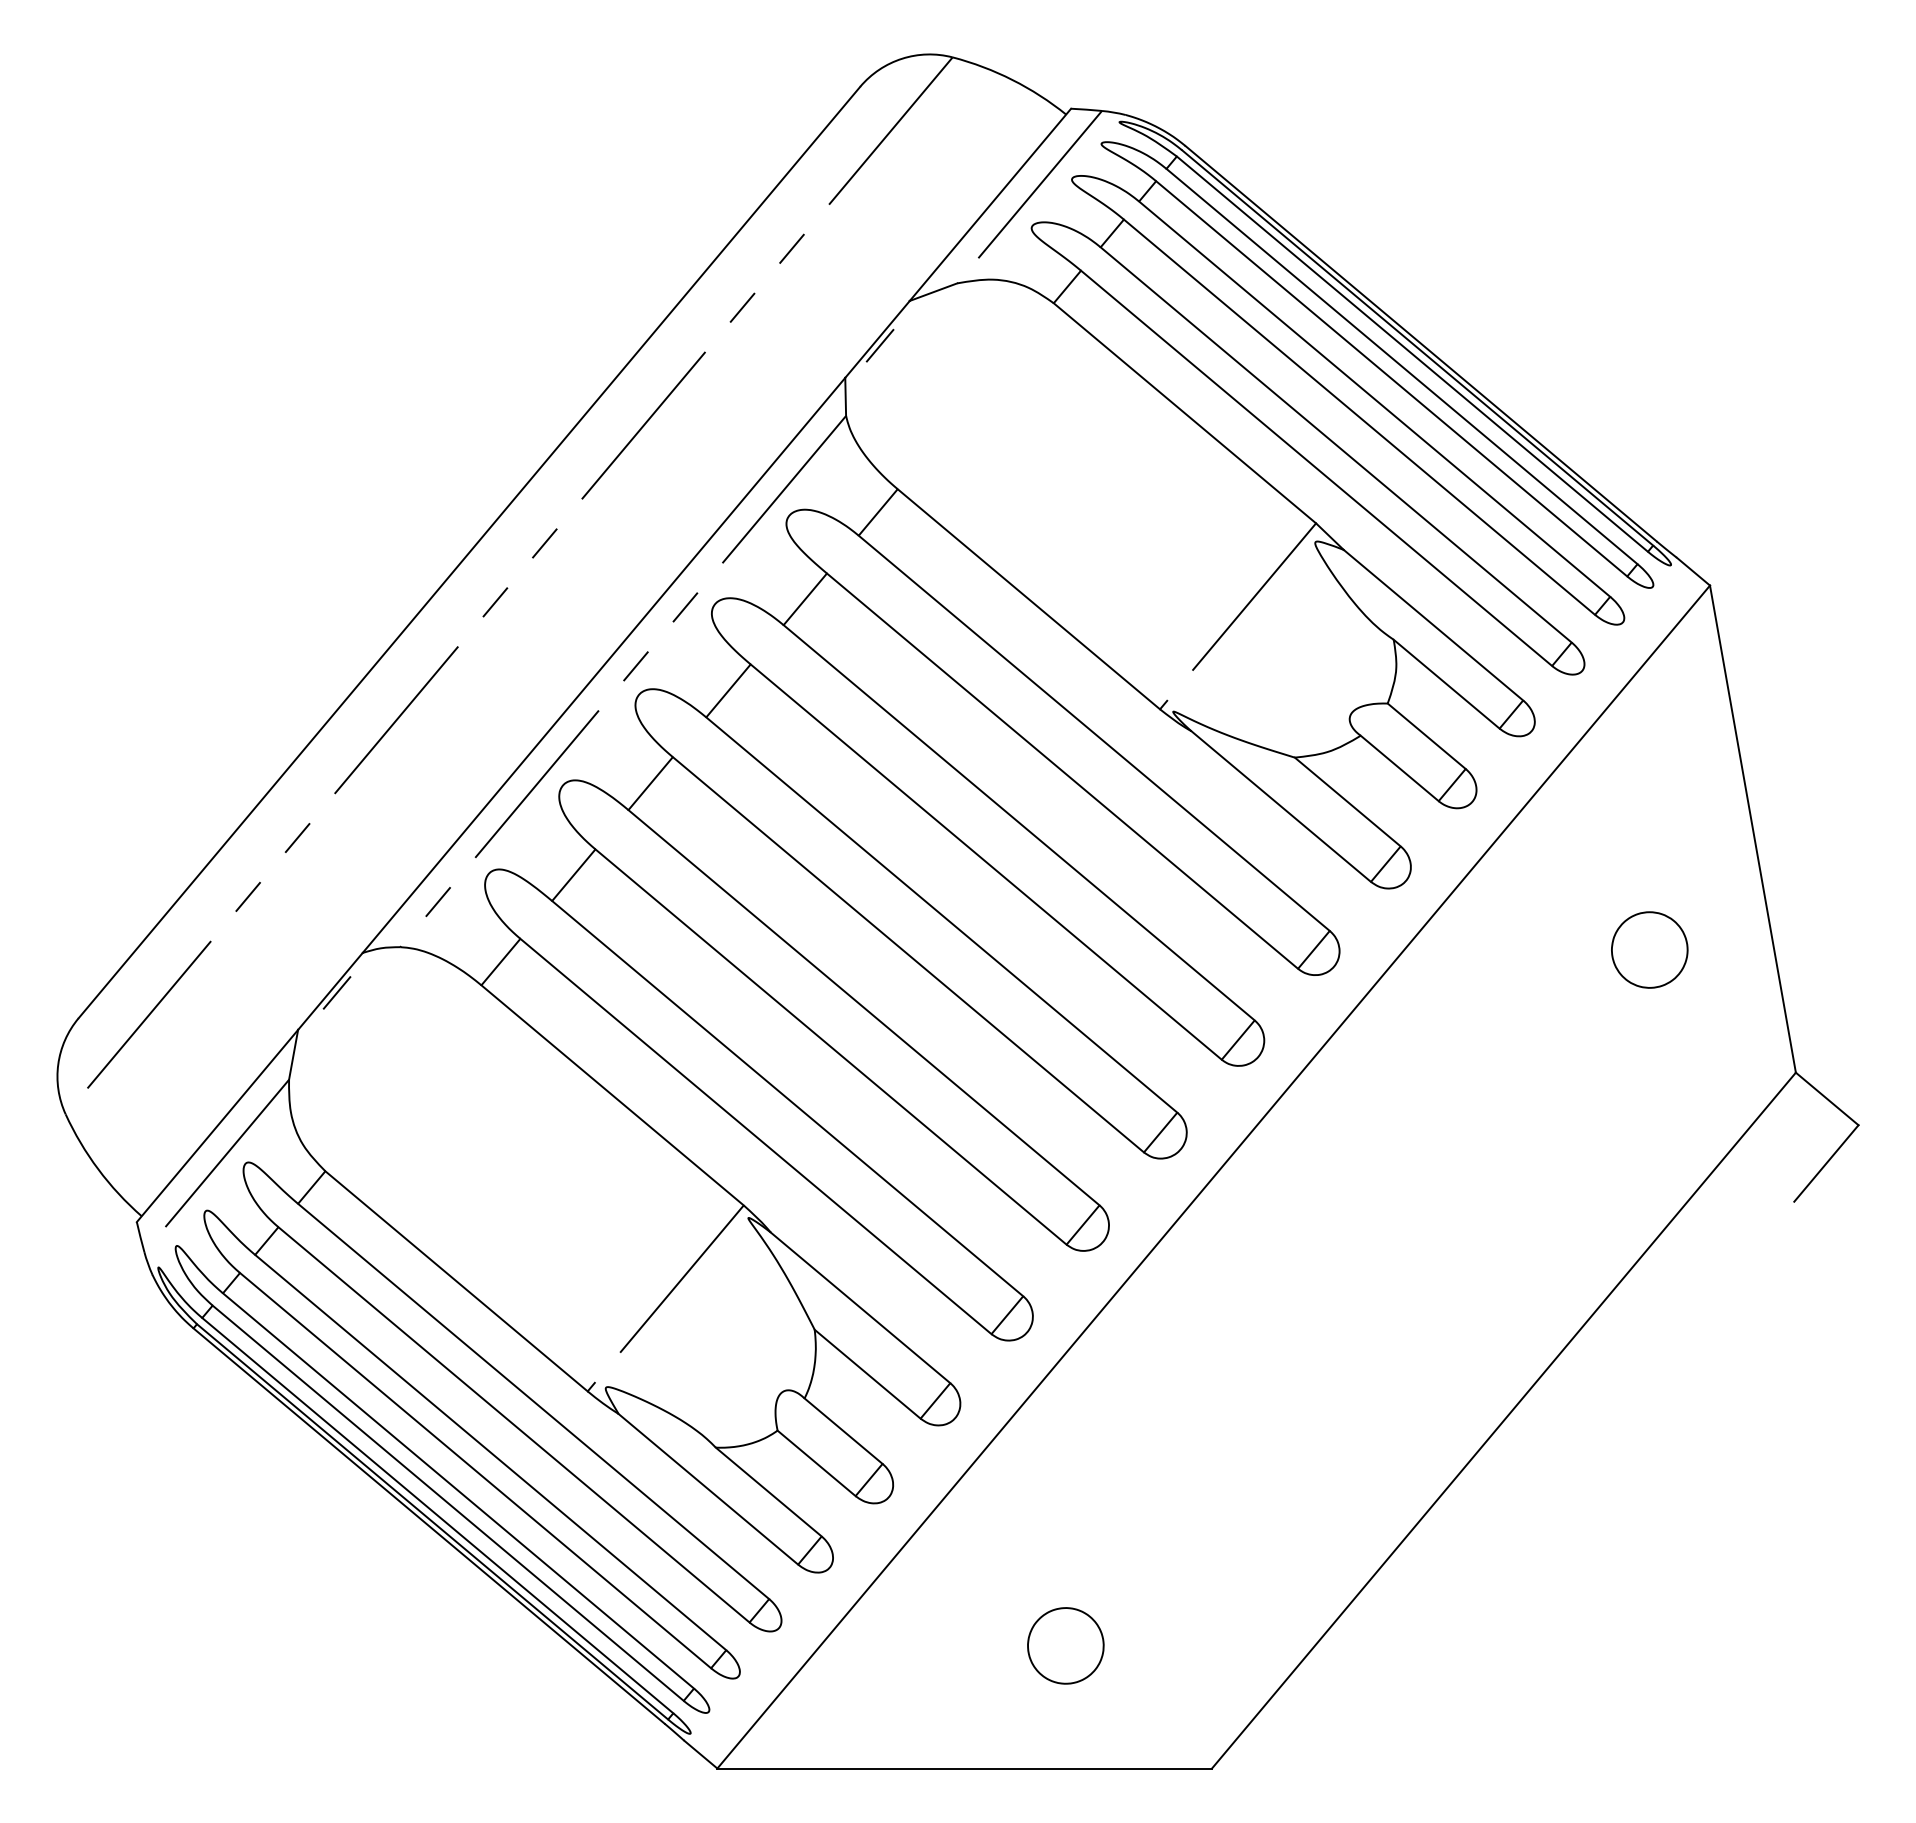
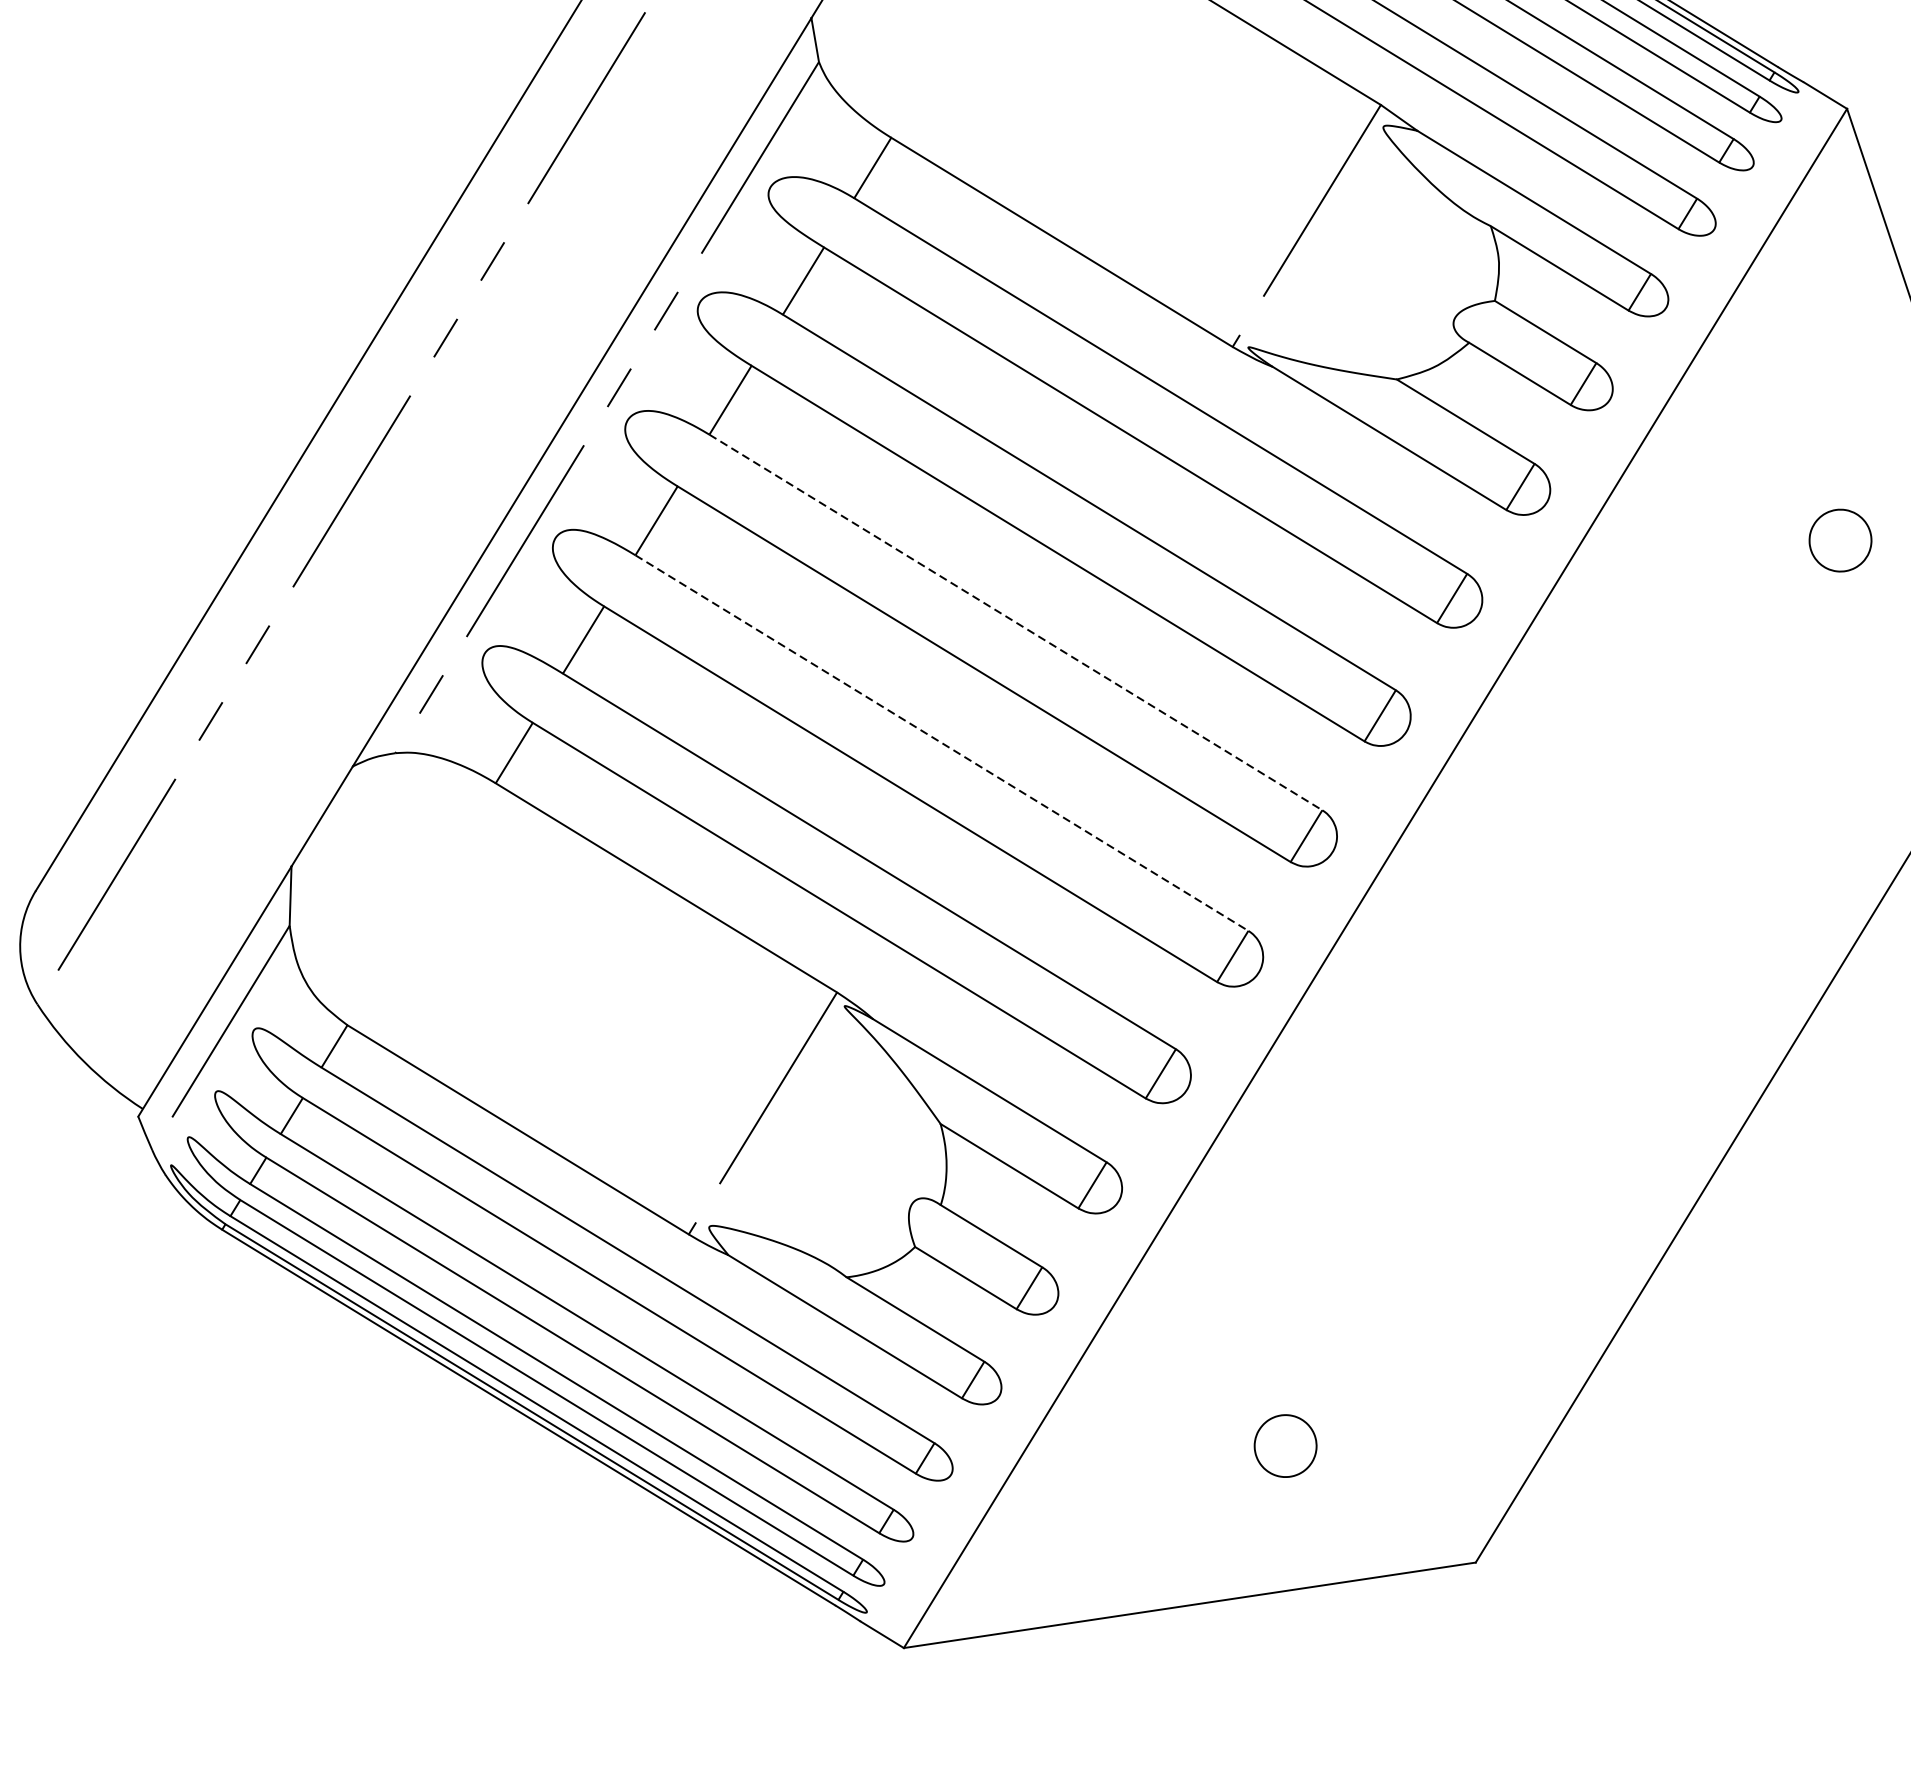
line: (942, 915) -> (1016, 622), solid -> dashed
part: (1649, 949) -> (1840, 540), size x0.7
line: (336, 992) -> (329, 816), removed
line: (864, 1008) -> (942, 743), solid -> dashed
part: (1065, 1645) -> (1285, 1445), size x0.7

